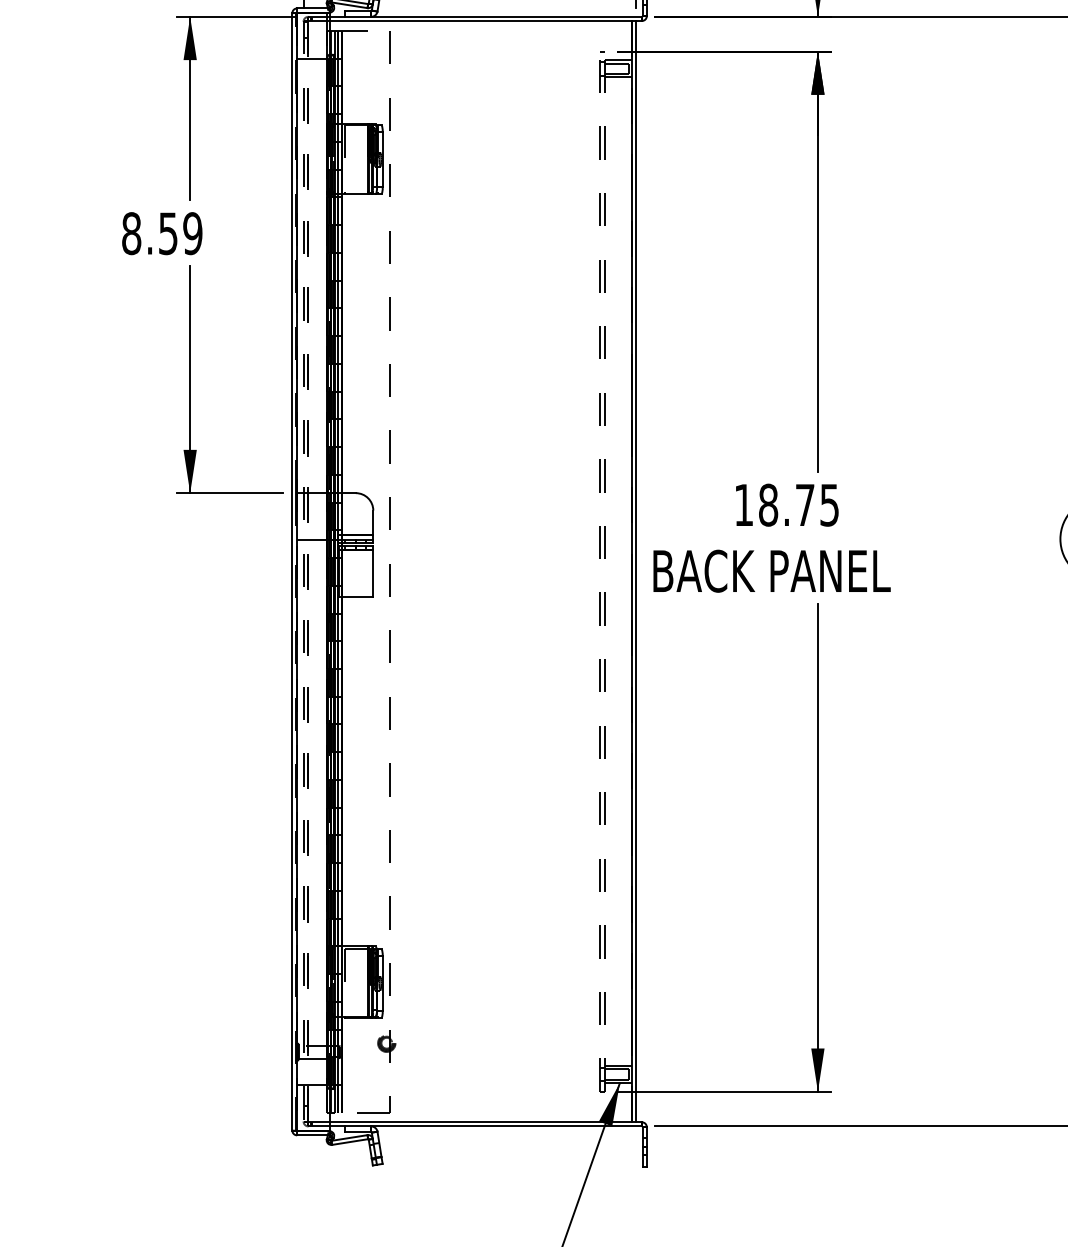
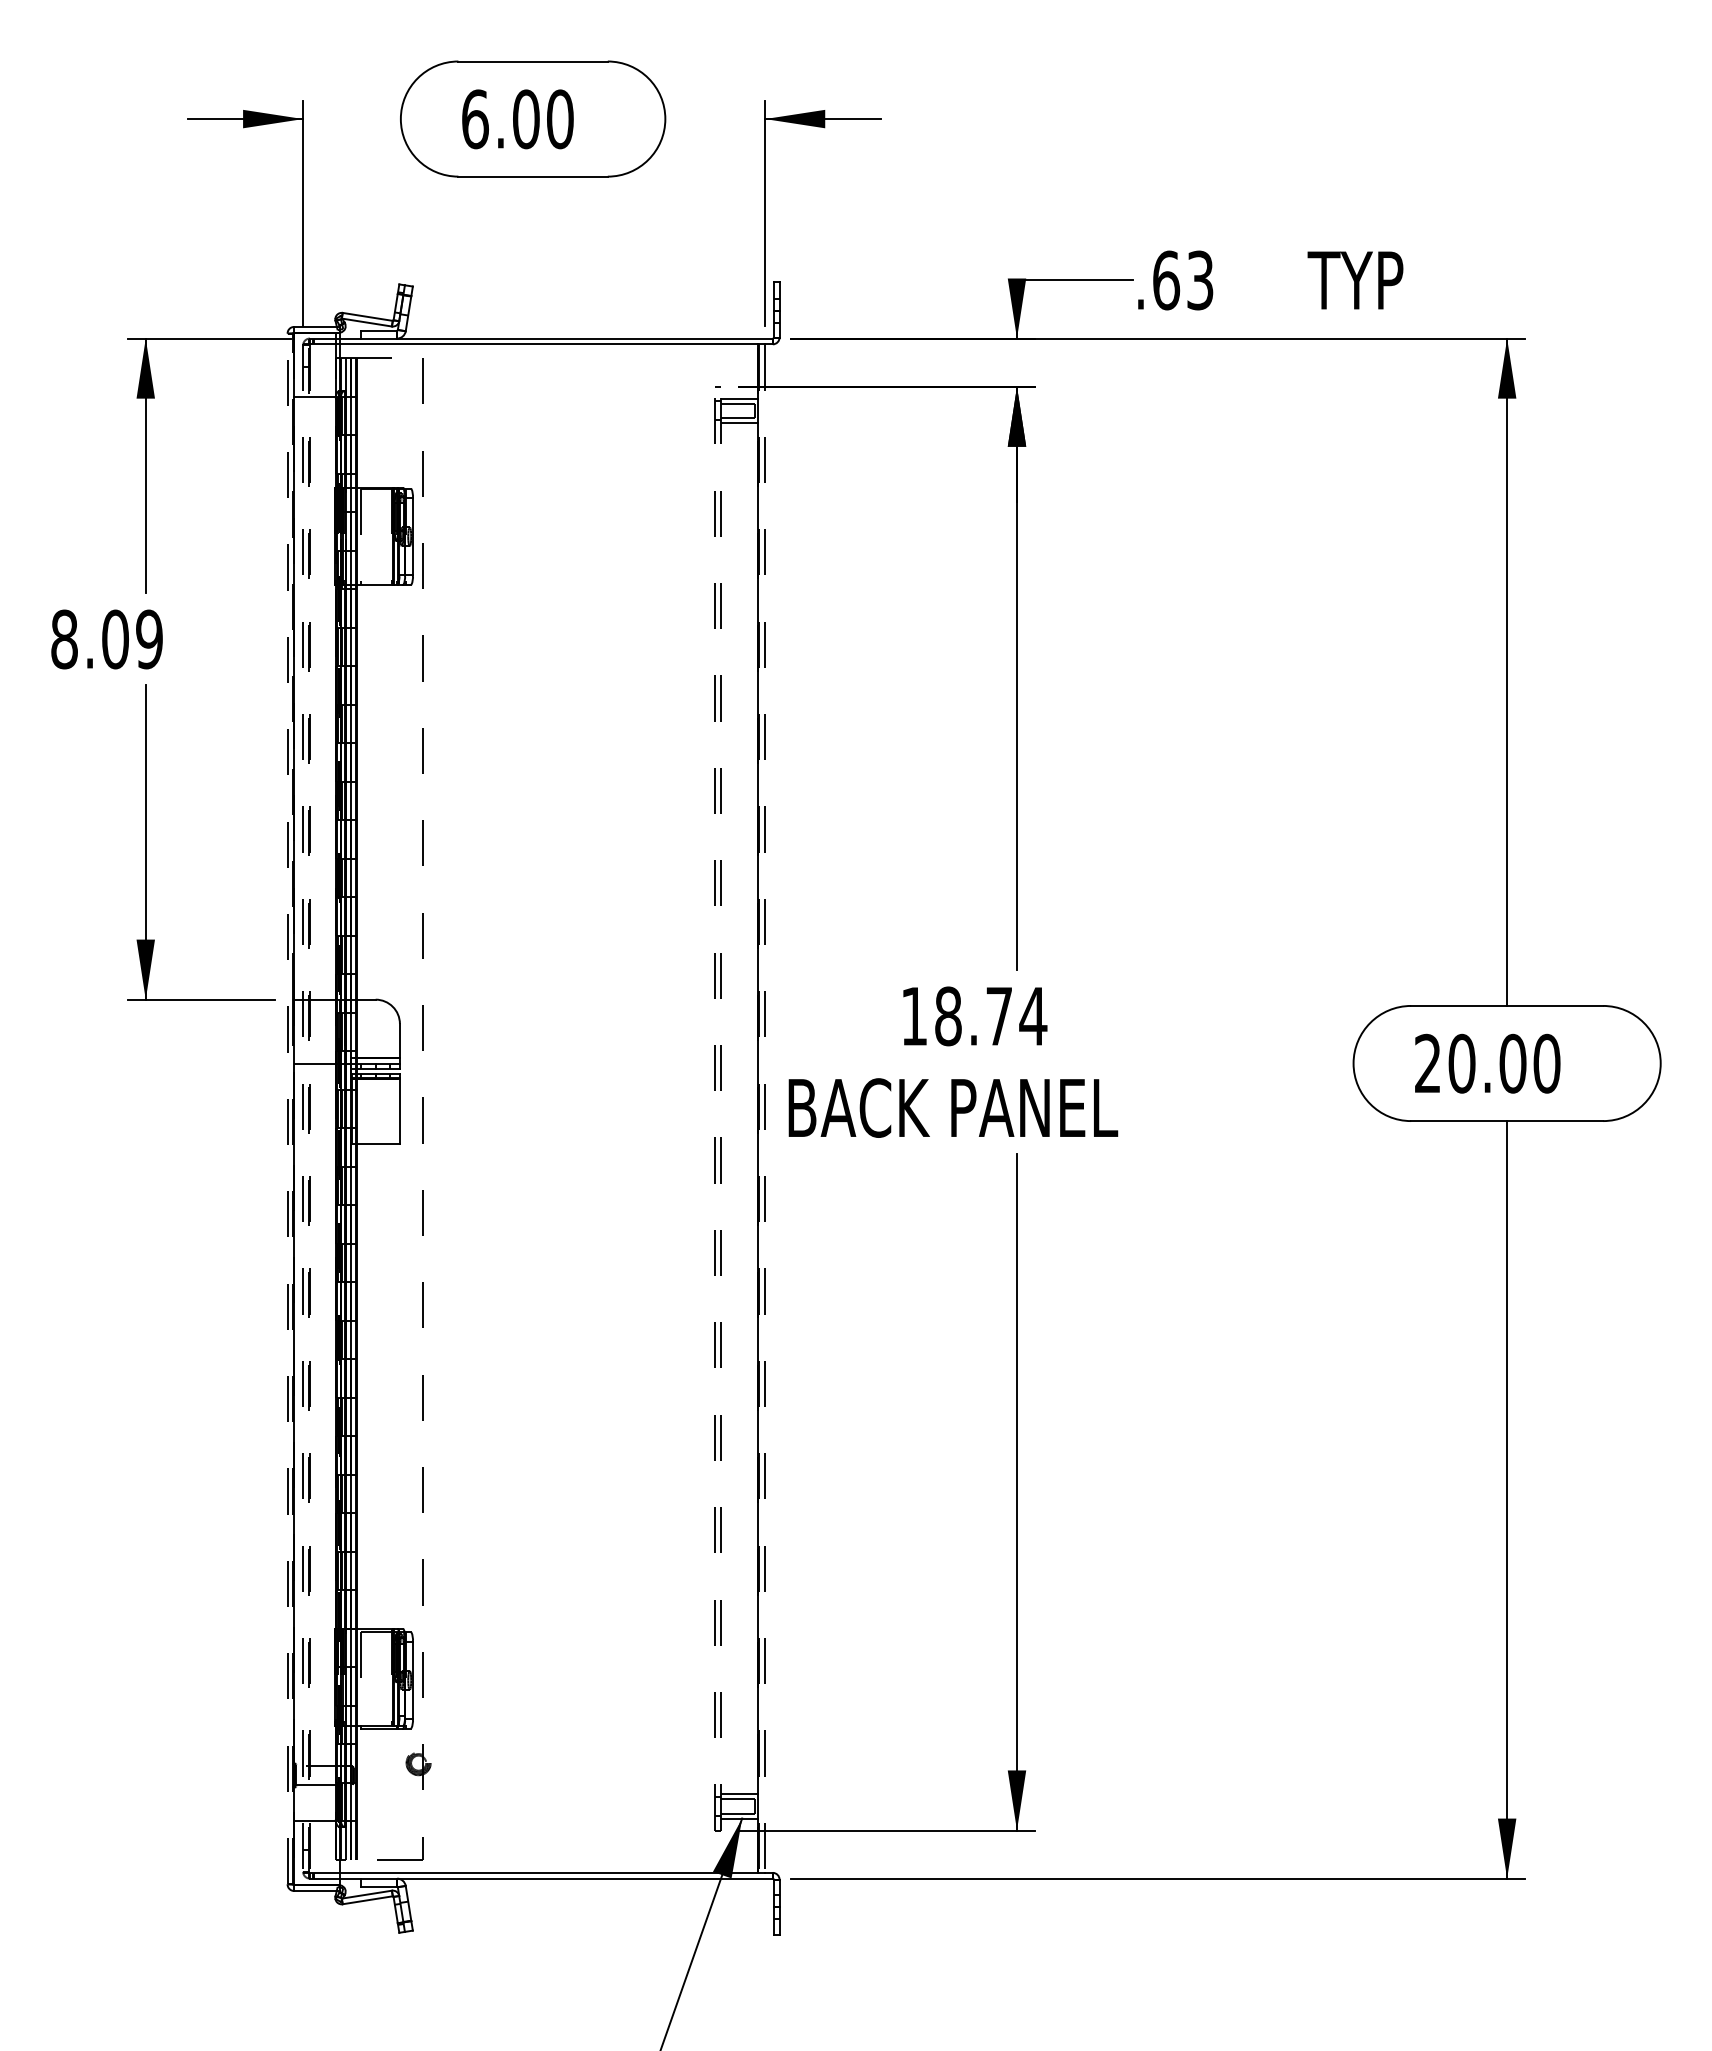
text: (168, 233) -> (115, 639), 8.59 -> 8.09
text: (829, 505) -> (1033, 1016), 18.75 -> 18.74
line: (292, 571) -> (287, 1108), solid -> dashed
line: (636, 572) -> (765, 1109), solid -> dashed

